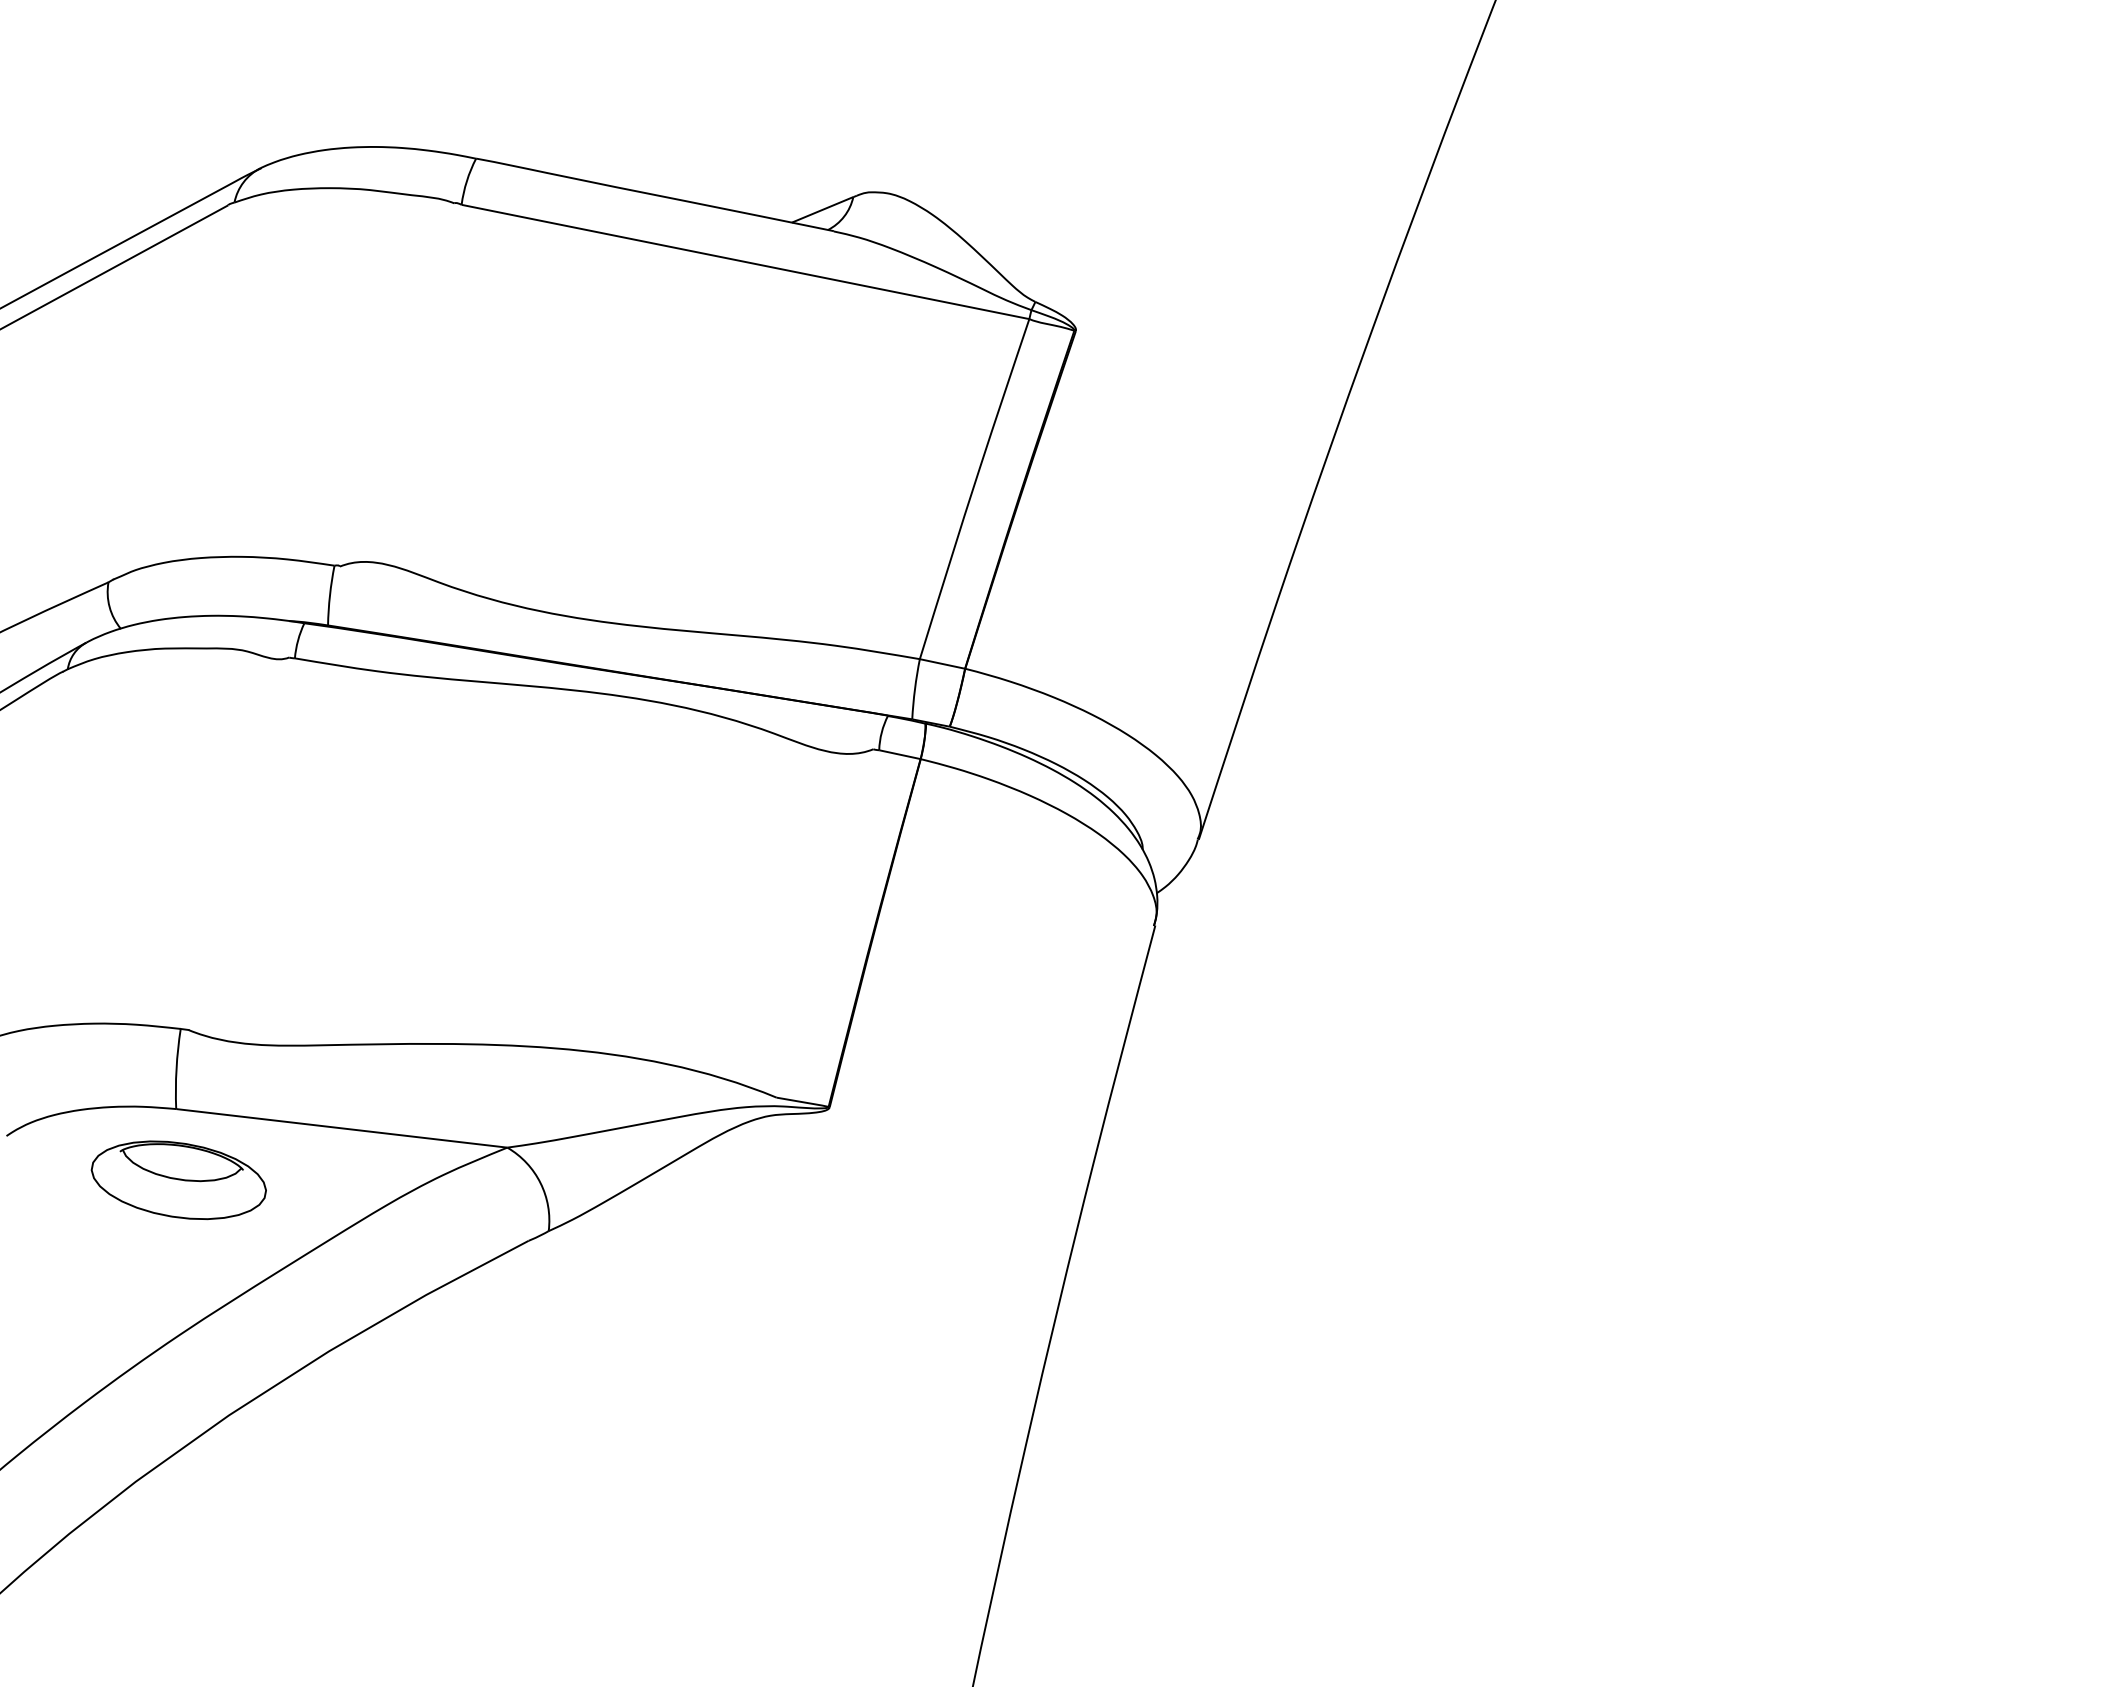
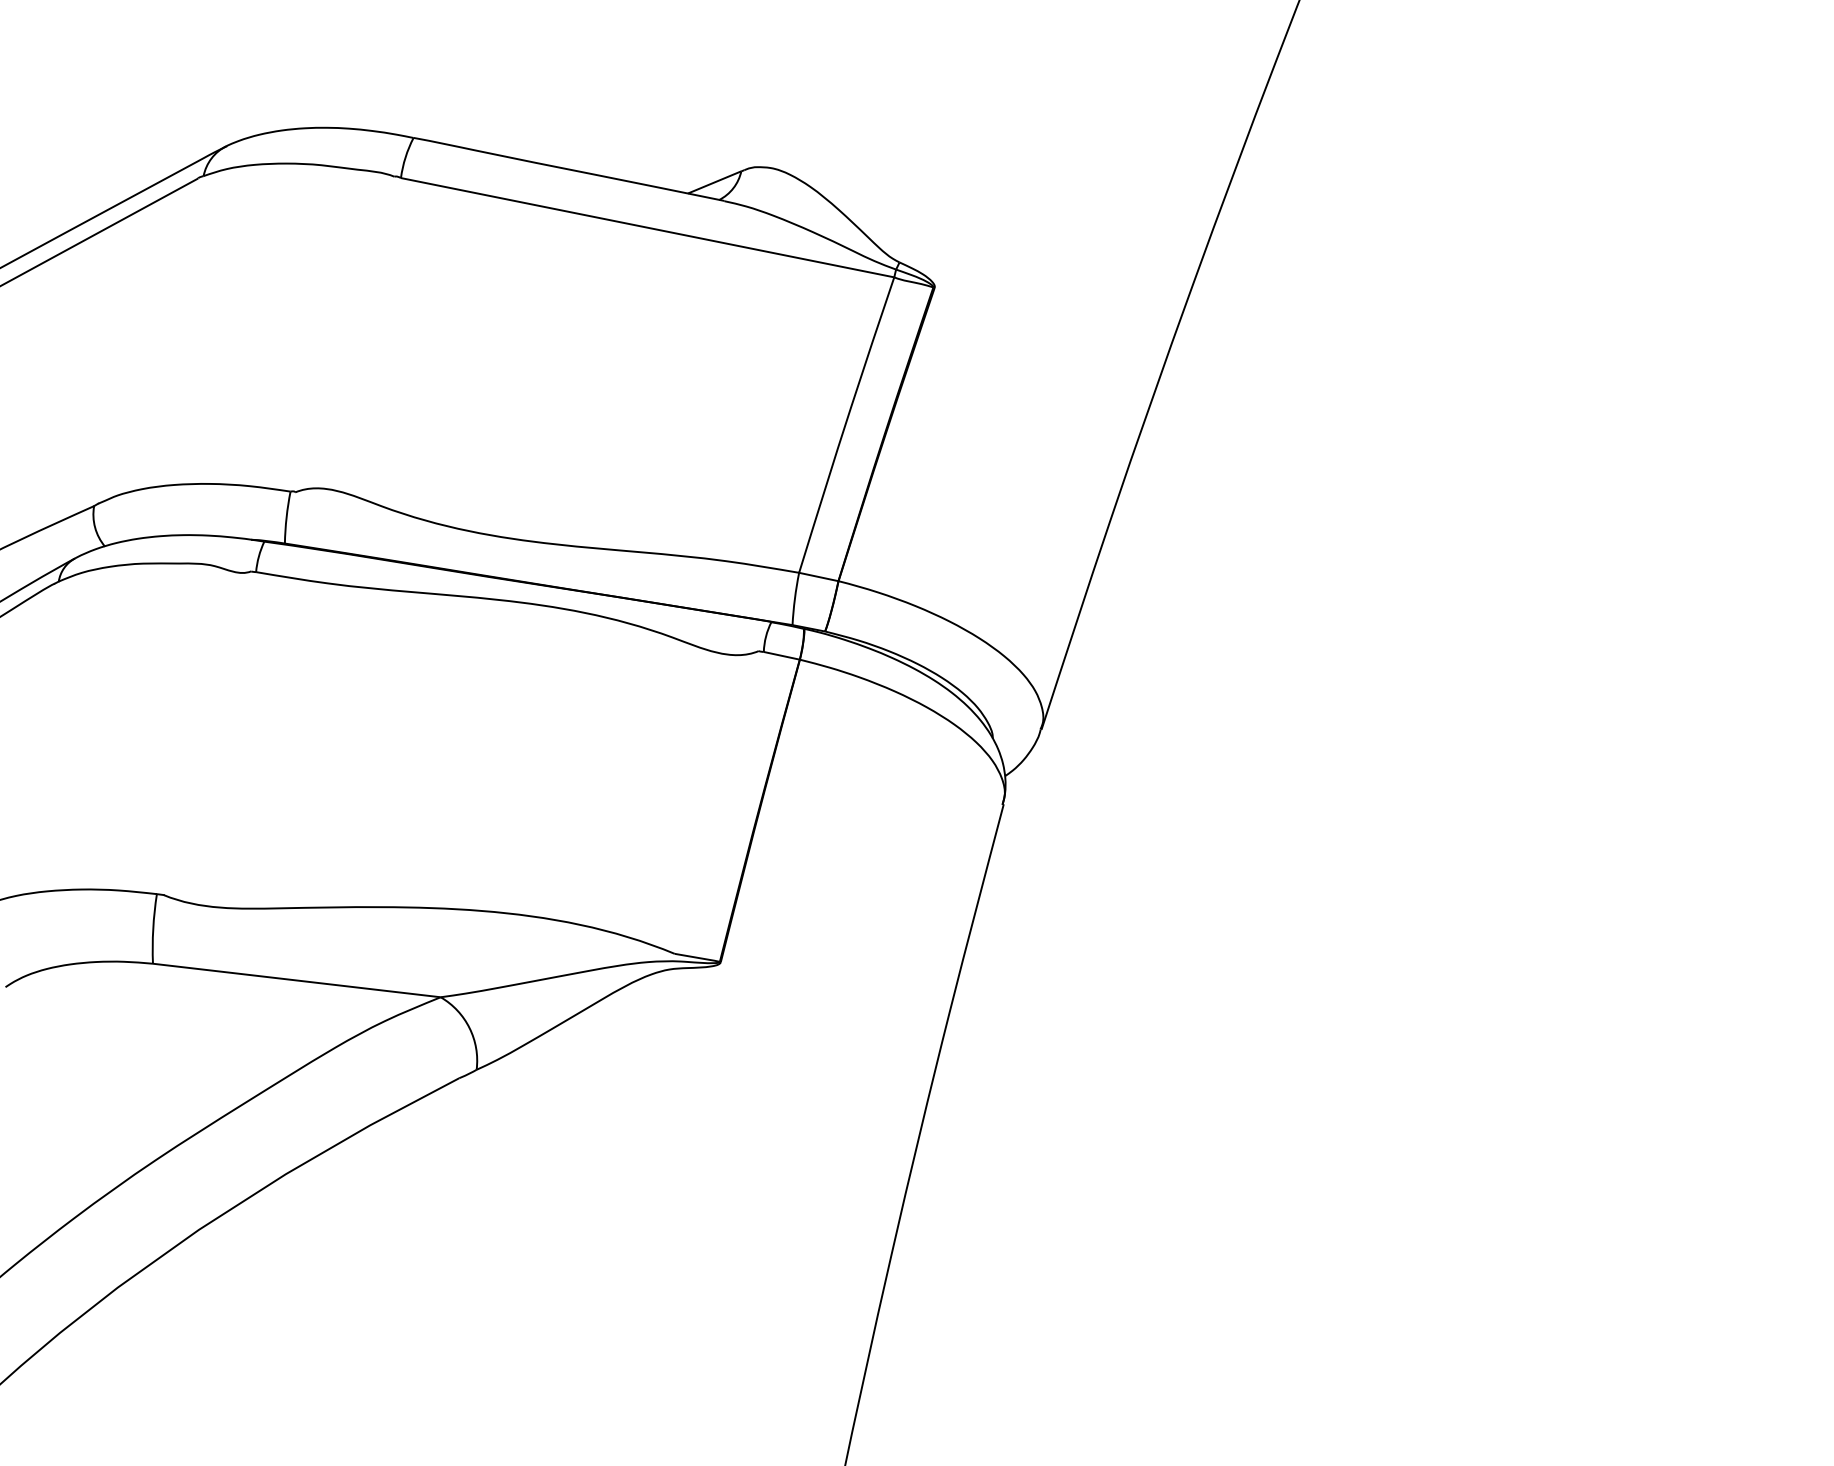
part: (178, 1180) -> (154, 1025), removed

